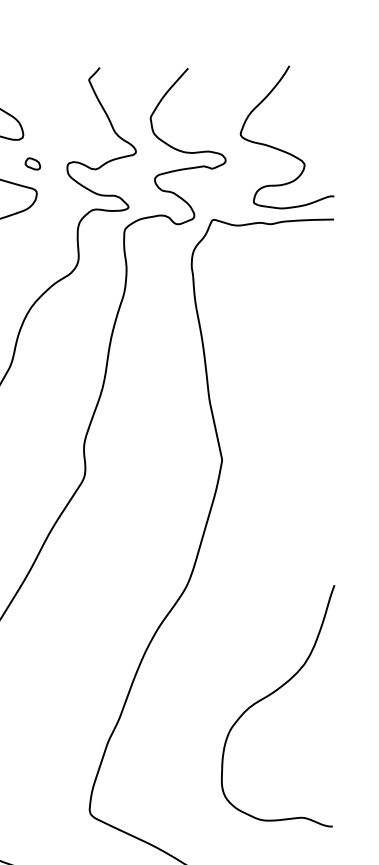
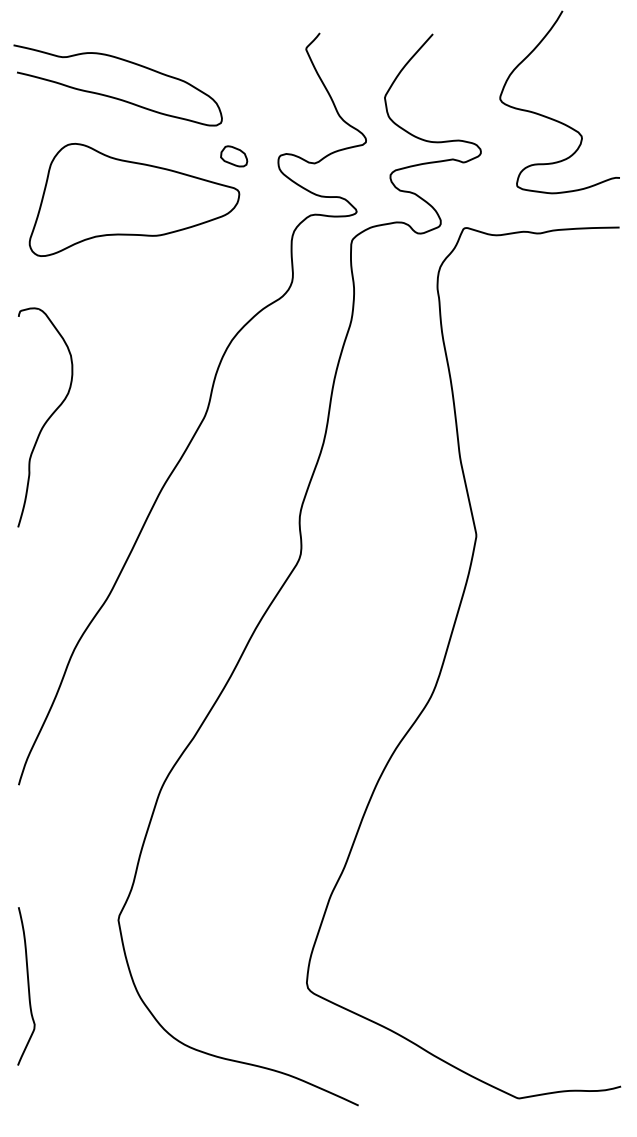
curve: (282, 149) -> (553, 118), moved
part: (33, 164) -> (234, 156), size x1.4
curve: (270, 695) -> (538, 836), removed

